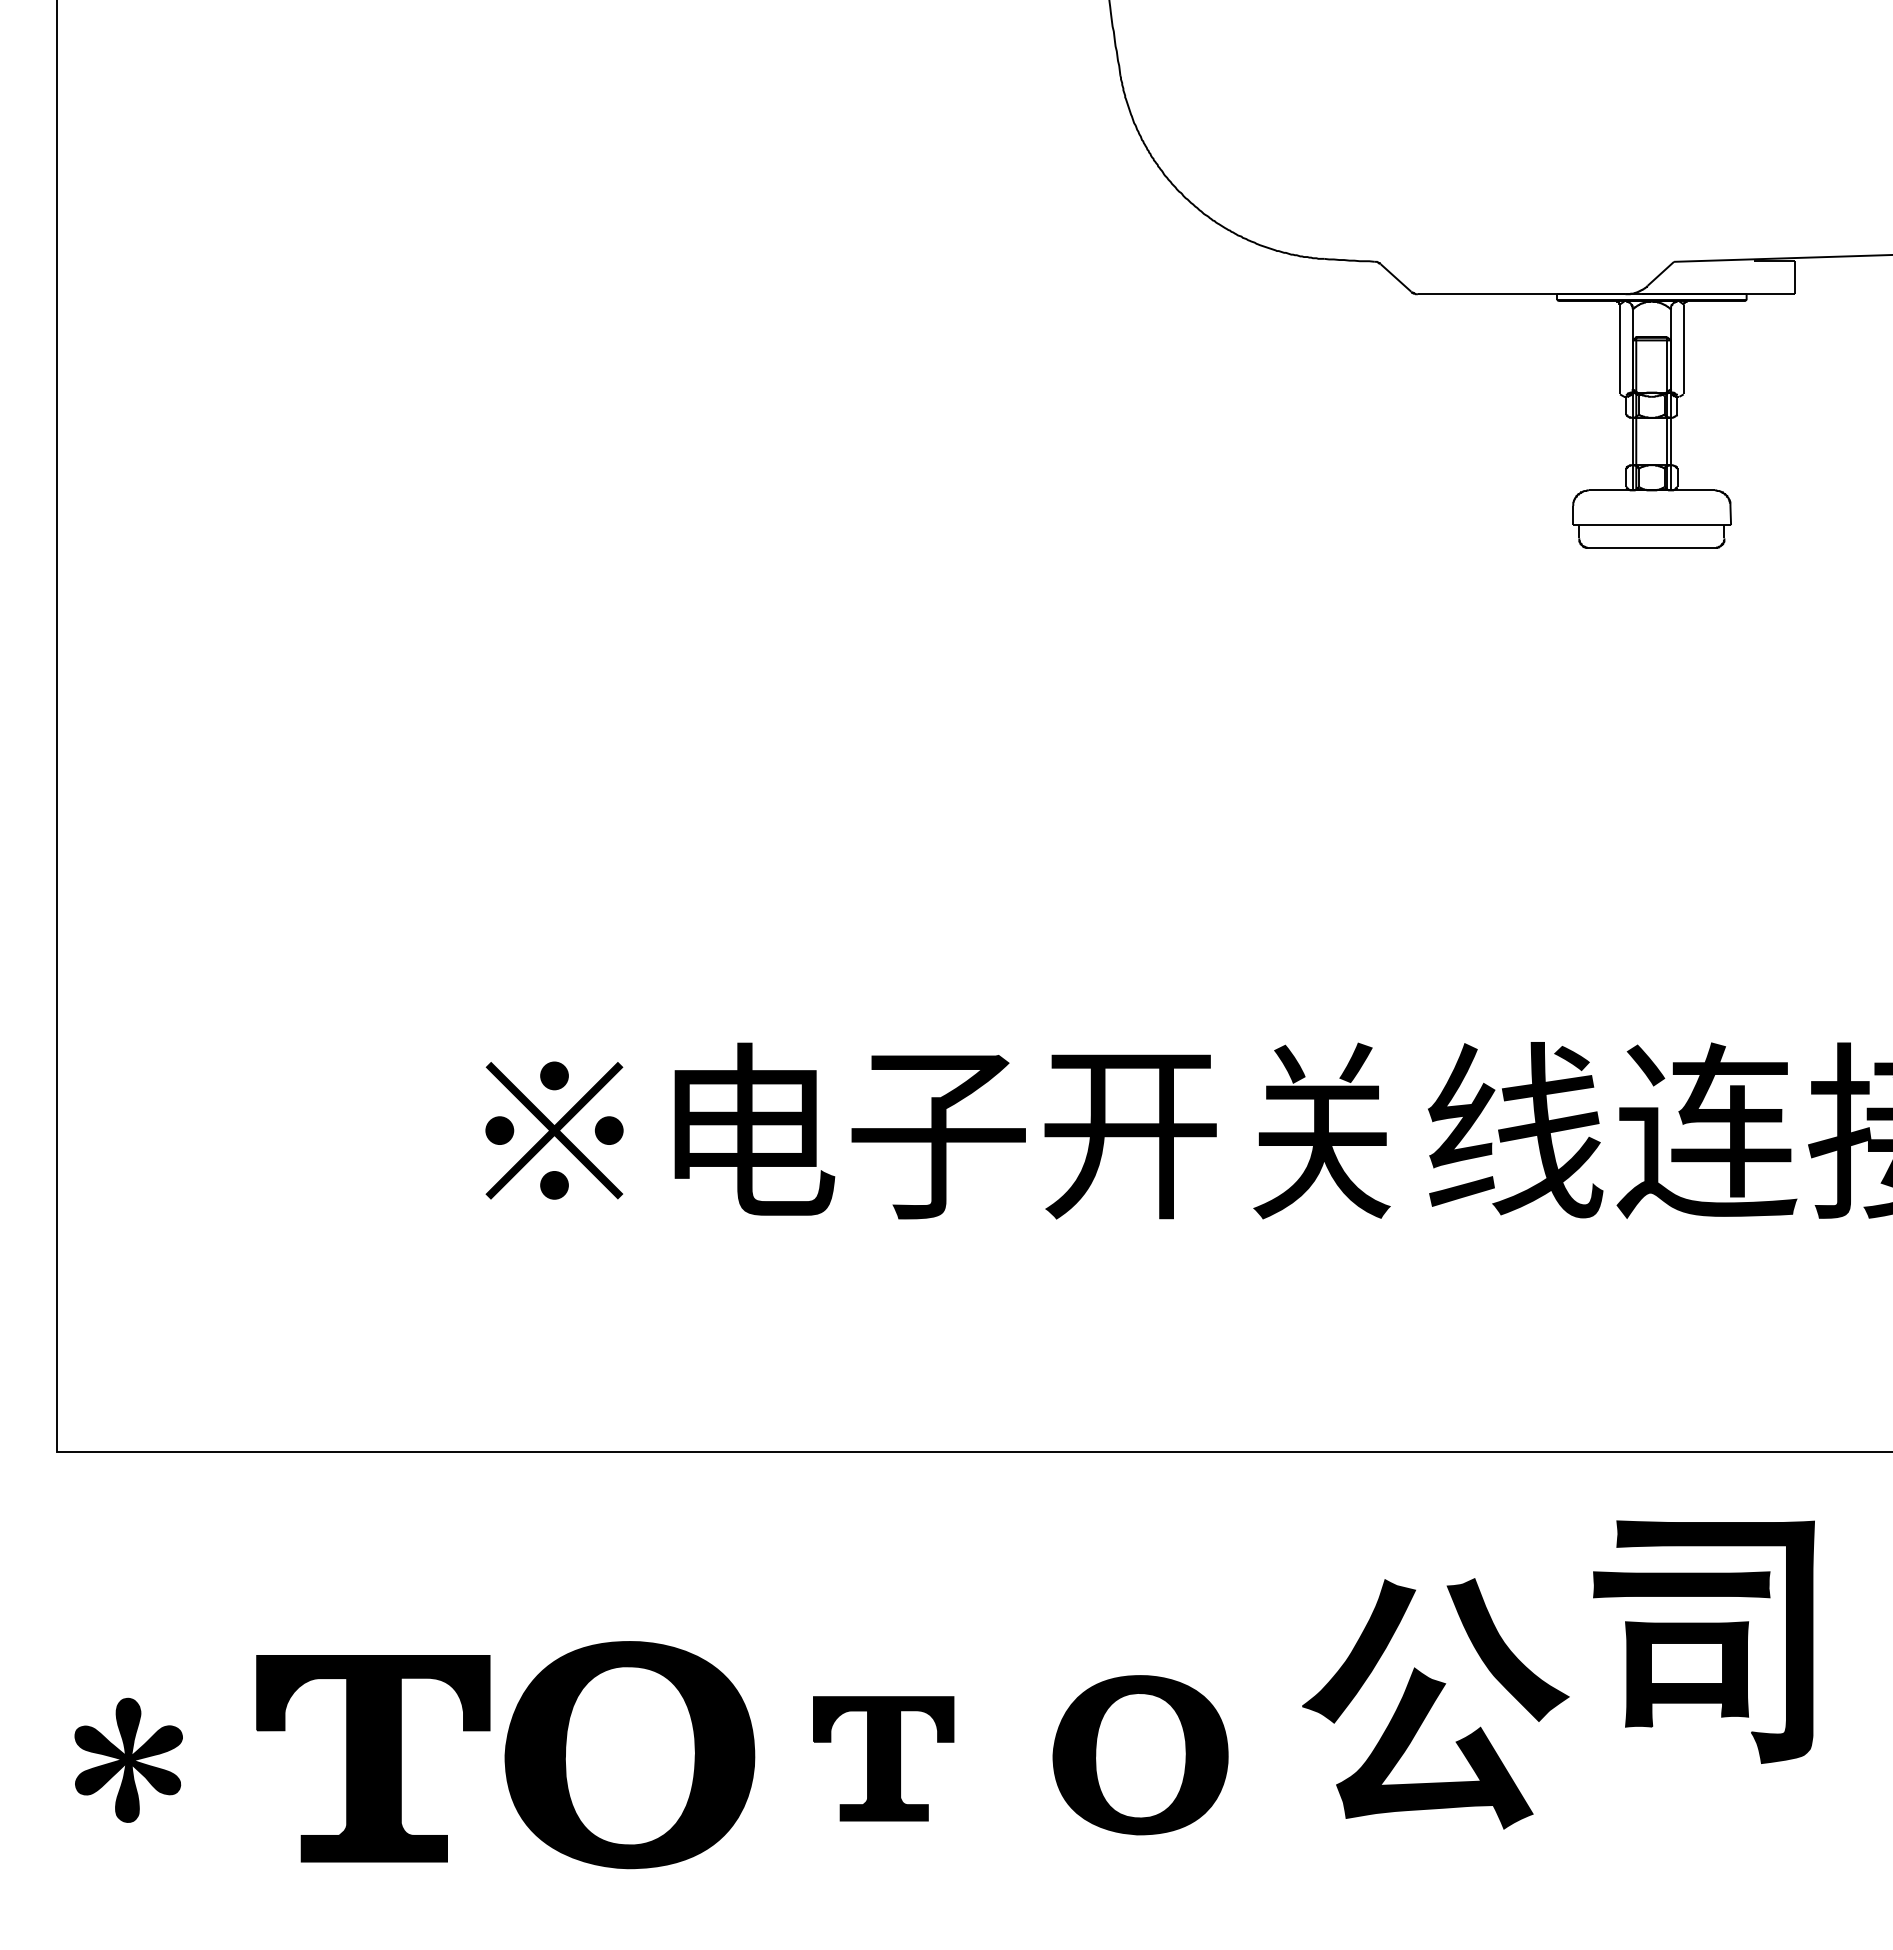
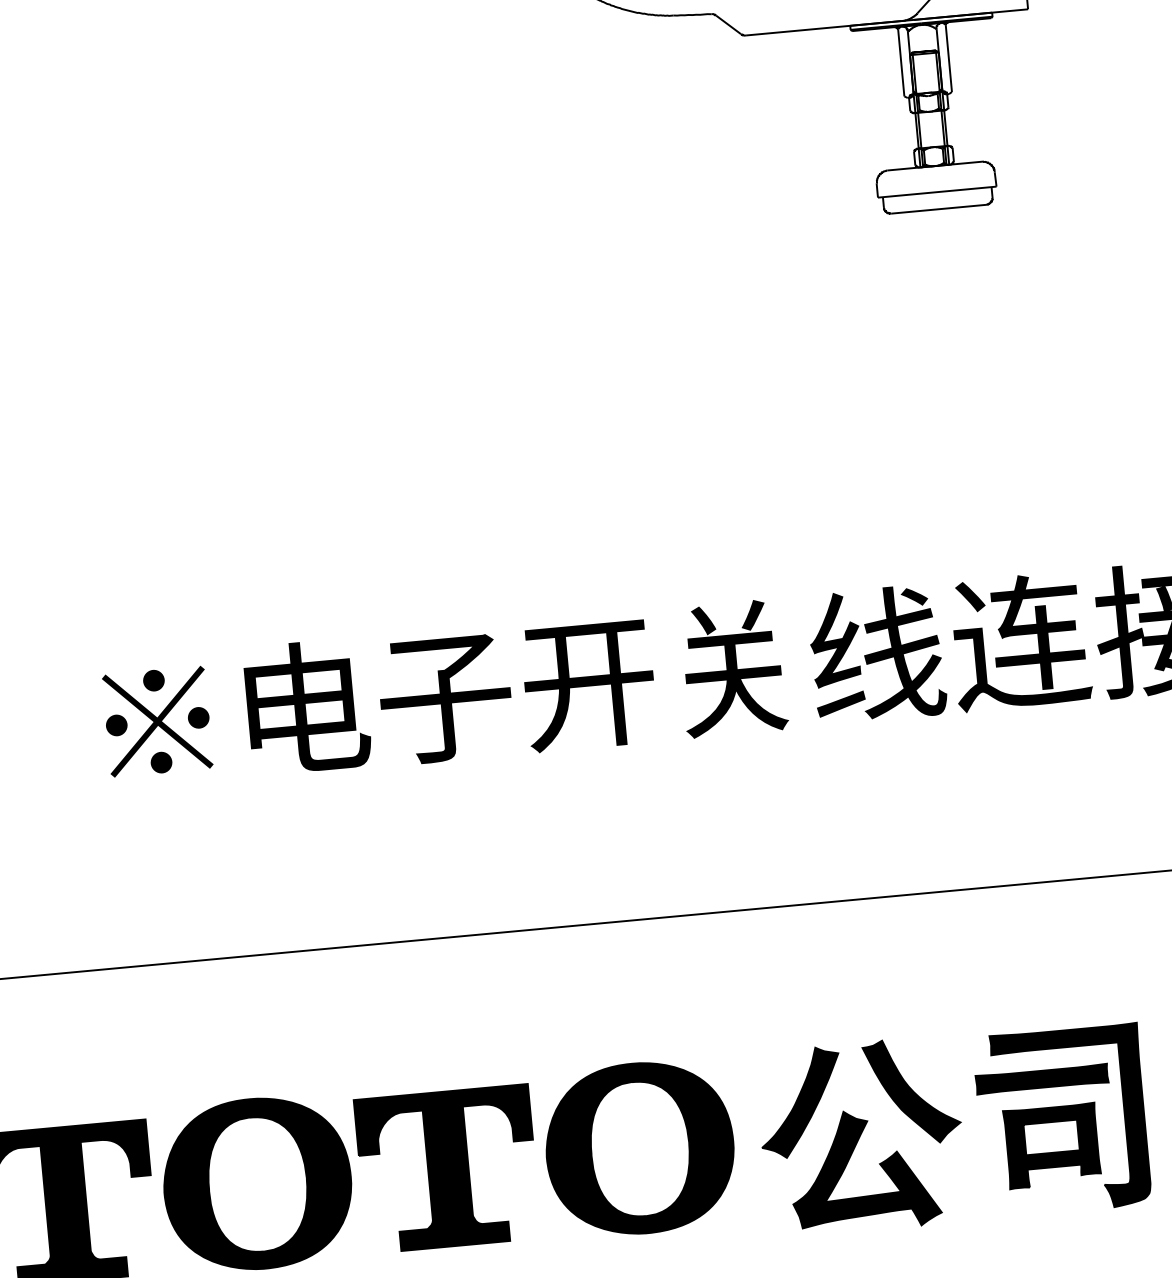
part: (1703, 1641) -> (1062, 1120), moved
part: (1435, 1703) -> (861, 1136), moved
part: (1140, 1755) -> (639, 1148), size x1.43
part: (883, 1758) -> (447, 1168), size x1.67

